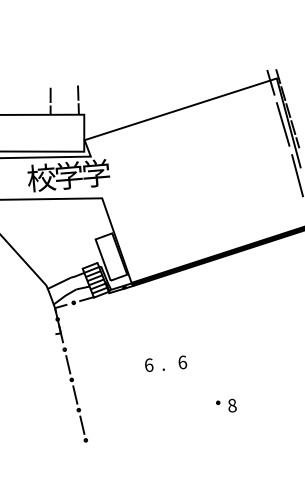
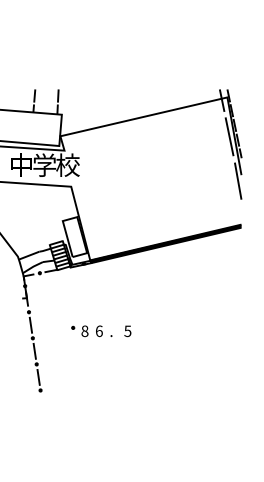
text: (95, 172) -> (67, 164), 学 -> 校
text: (41, 177) -> (21, 164), 校 -> 中
text: (182, 361) -> (127, 330), 6 -> 5
part: (225, 406) -> (79, 331), moved

